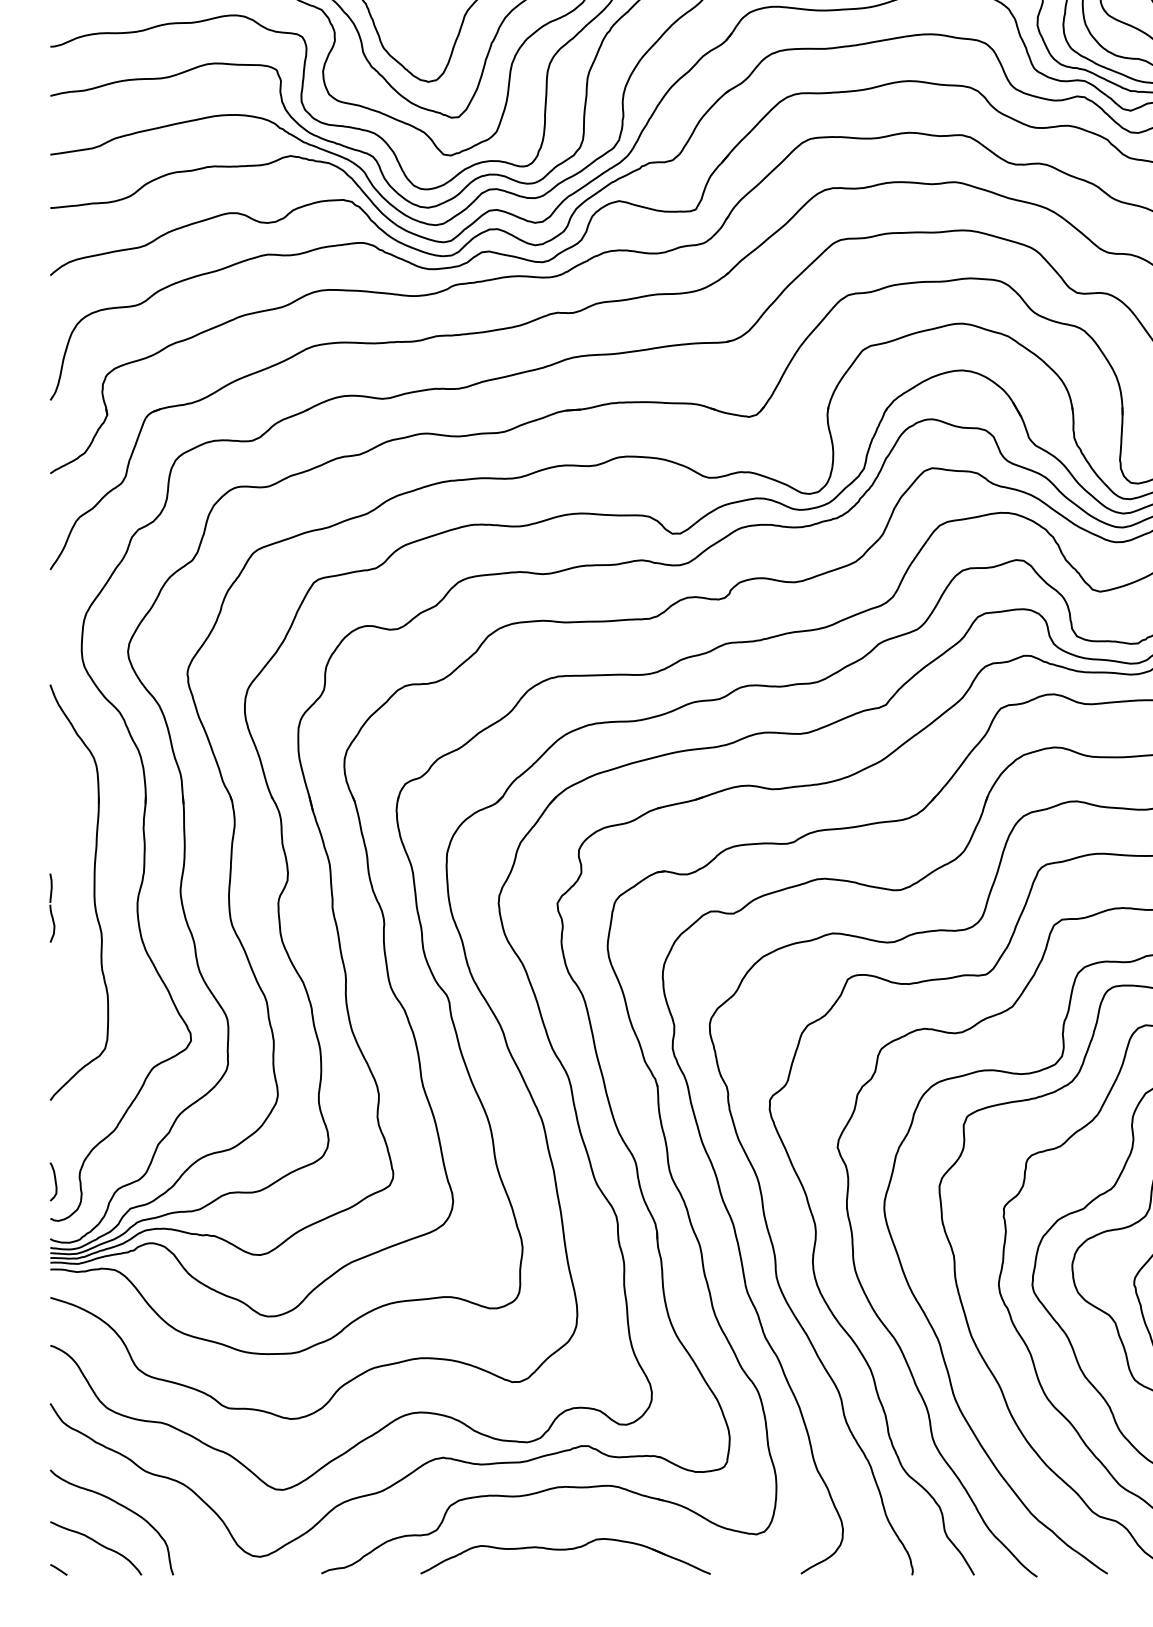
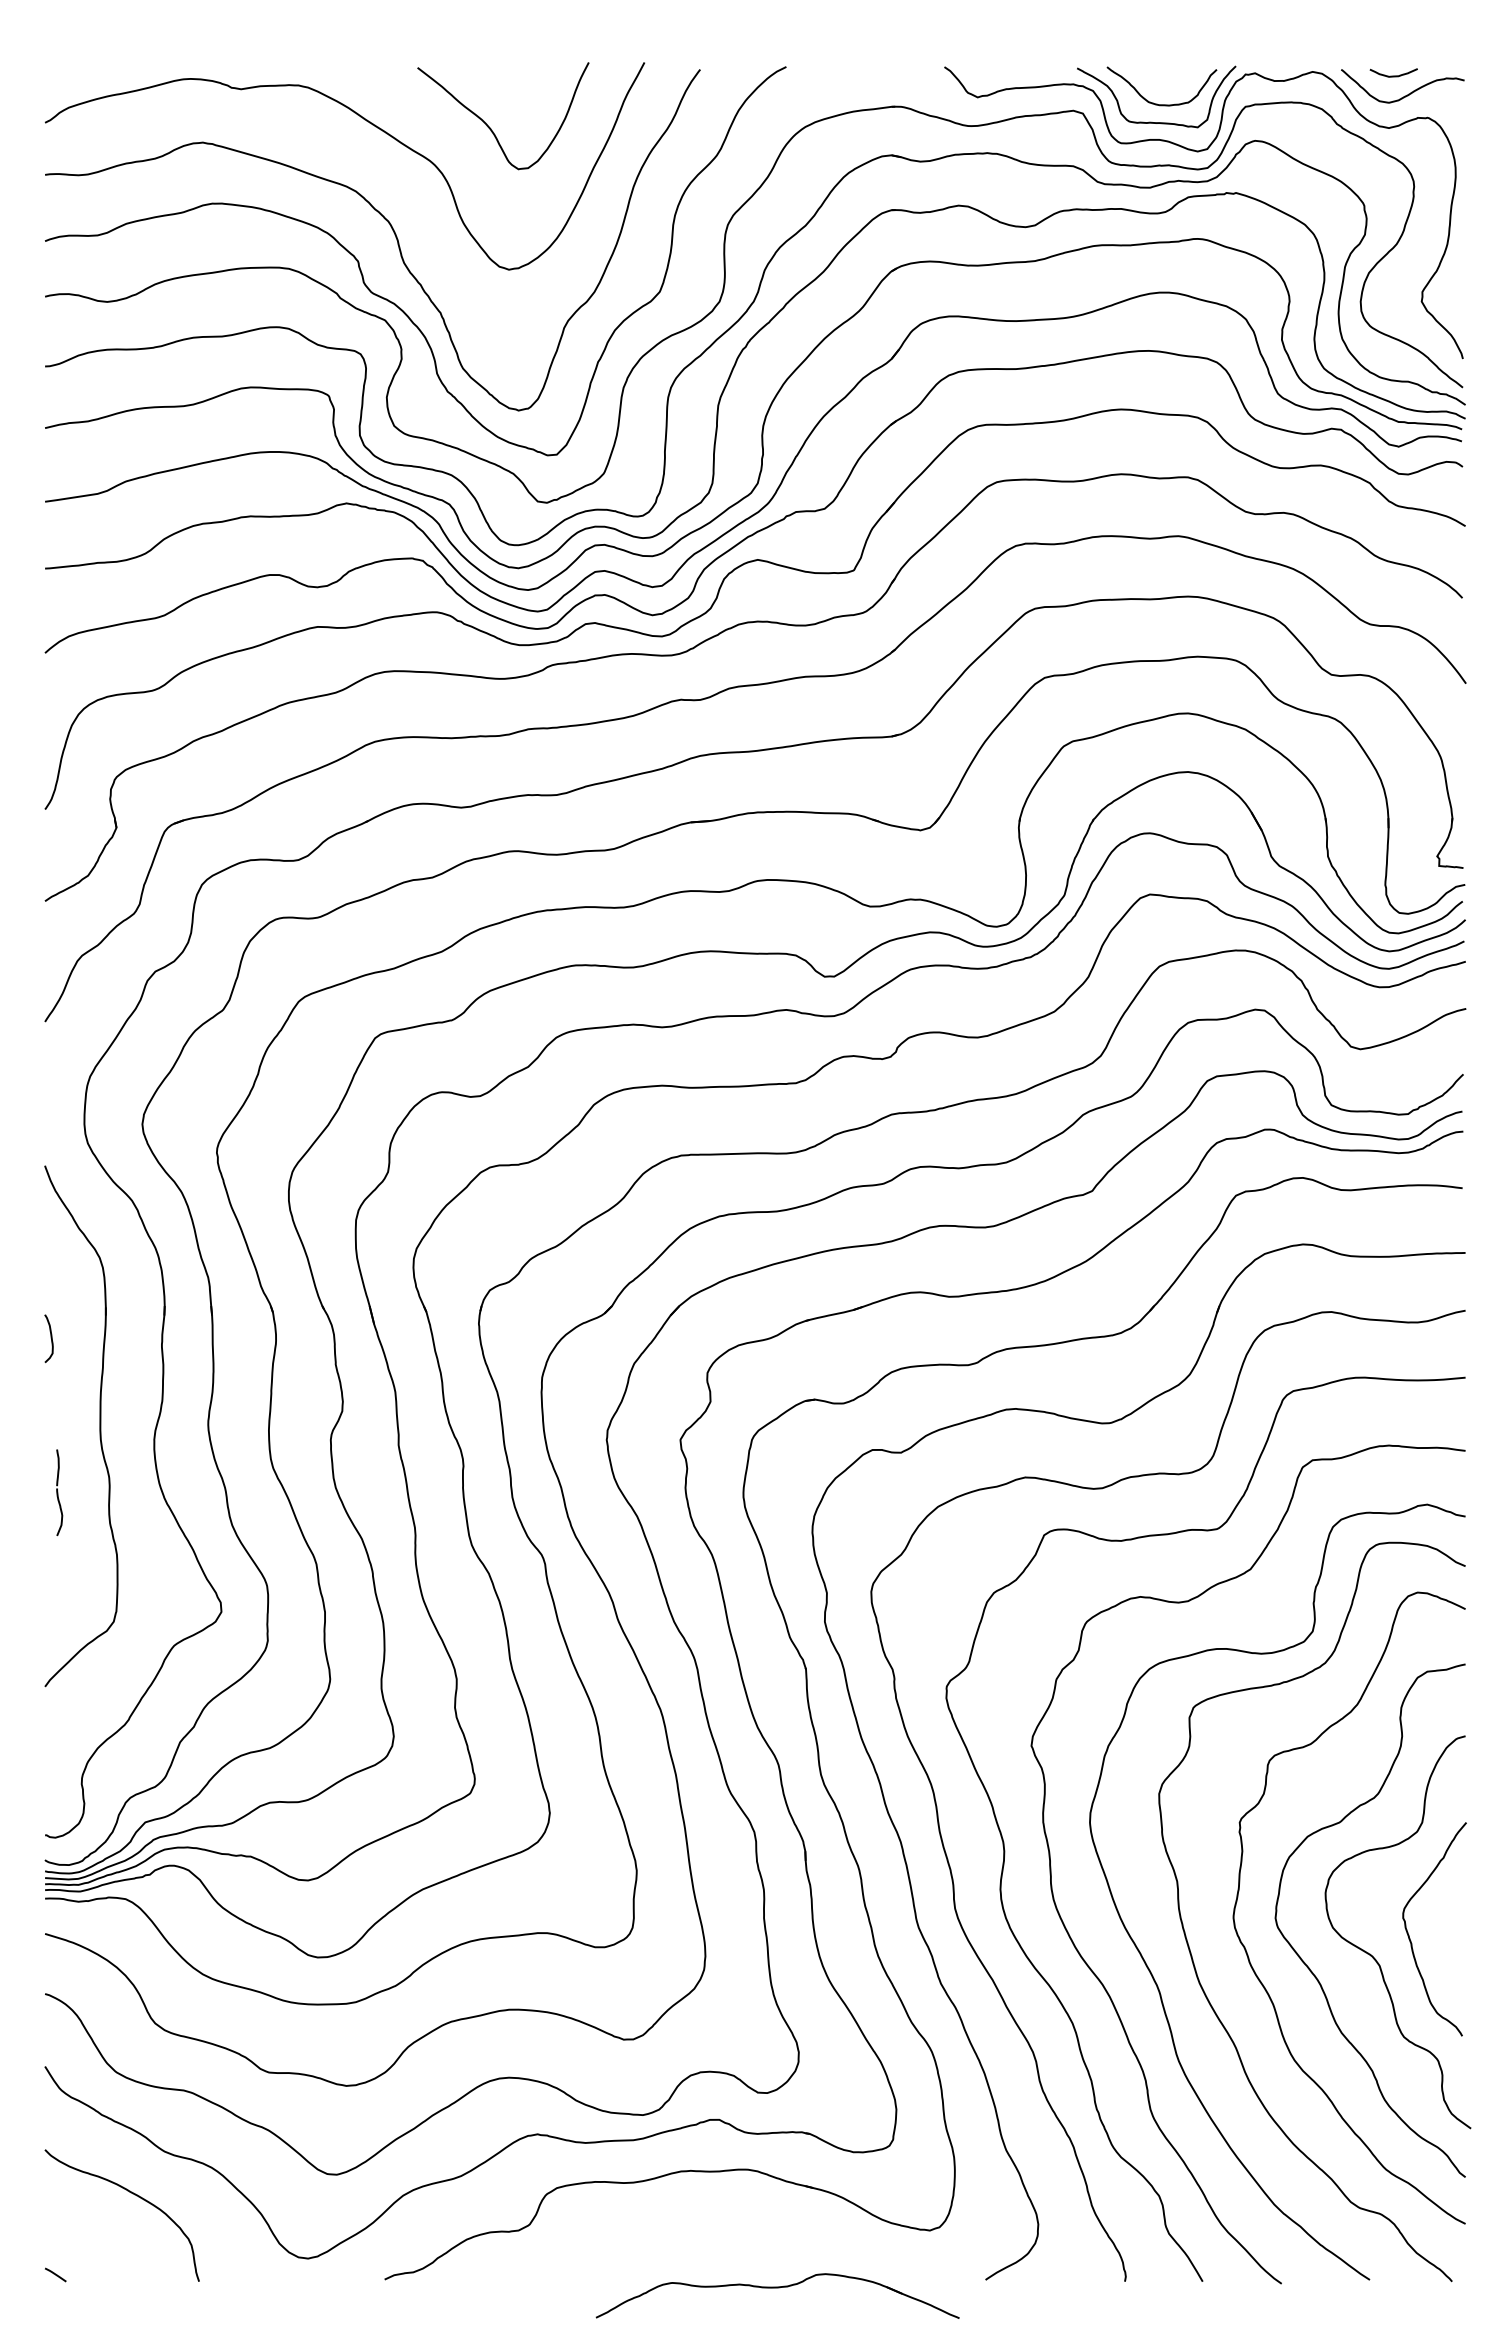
part: (52, 907) -> (59, 1492), moved
curve: (54, 1181) -> (50, 1338), moved
curve: (97, 1544) -> (104, 2242), removed
part: (565, 1550) -> (777, 2288), moved

